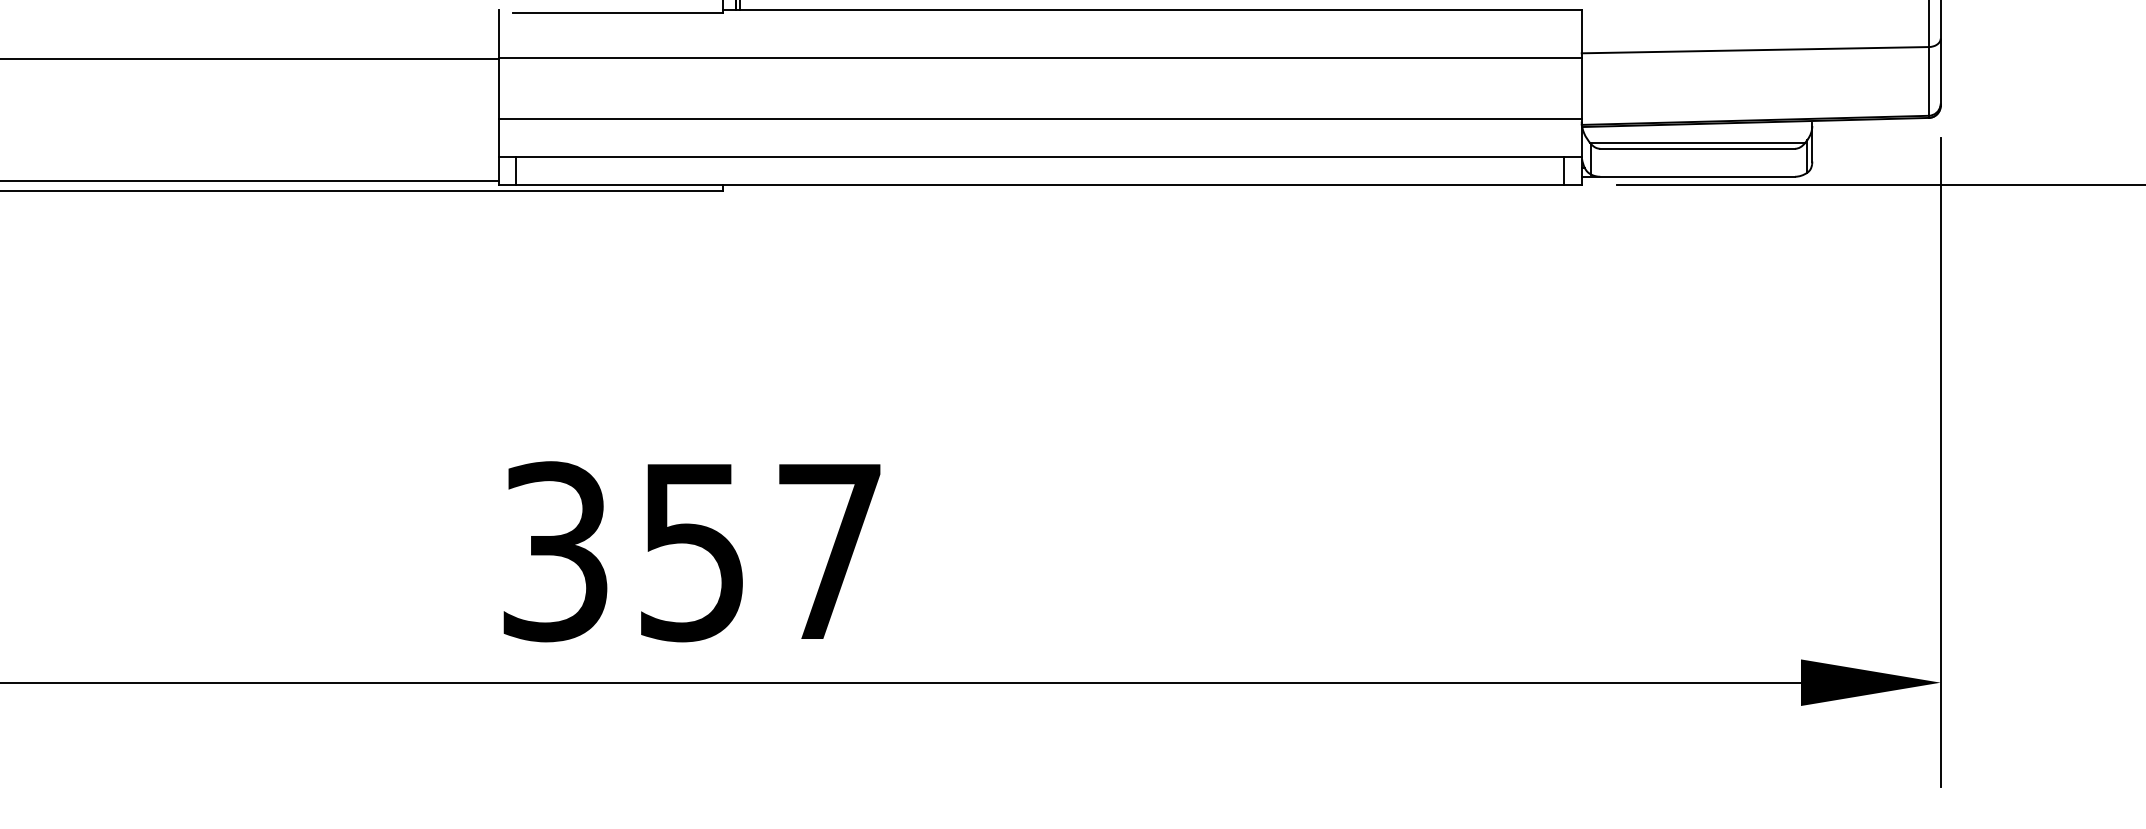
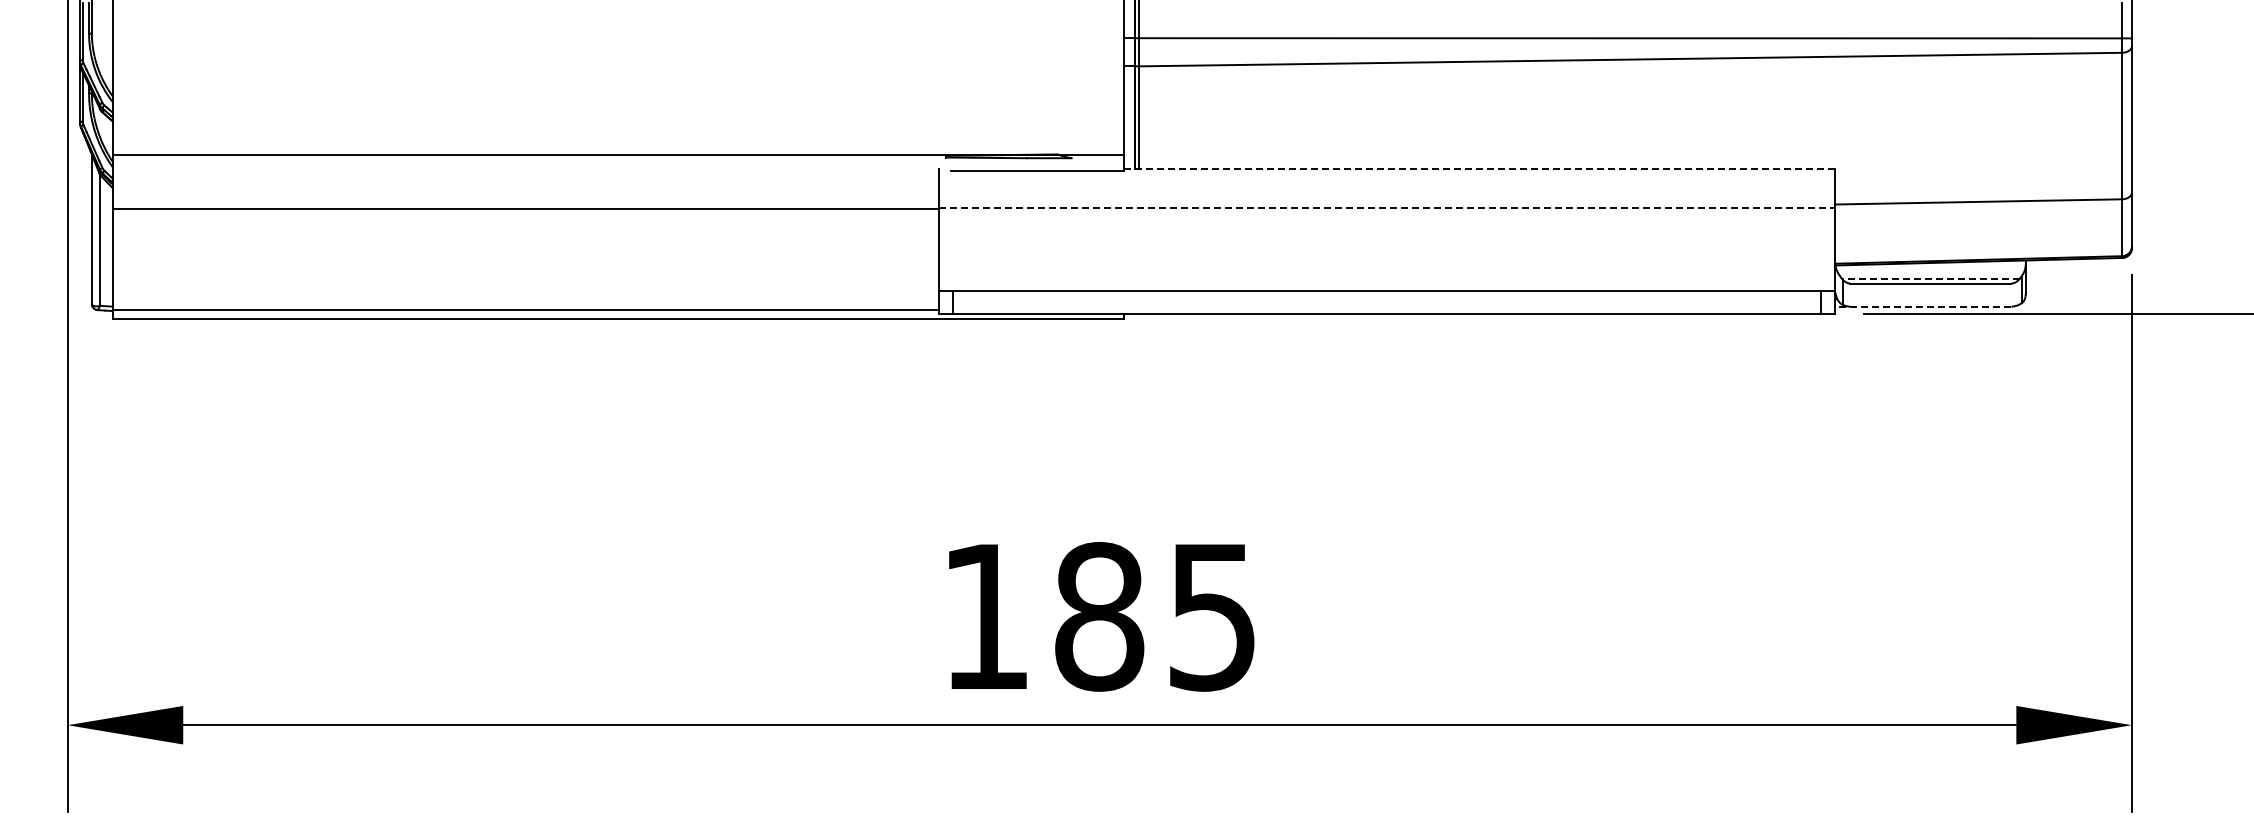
line: (1152, 9) -> (1479, 168), solid -> dashed
line: (1039, 58) -> (1386, 208), solid -> dashed
line: (1039, 118) -> (1386, 258), removed
line: (1697, 142) -> (1930, 278), solid -> dashed
line: (1687, 176) -> (1922, 306), solid -> dashed
text: (691, 551) -> (1098, 616), 357 -> 185

